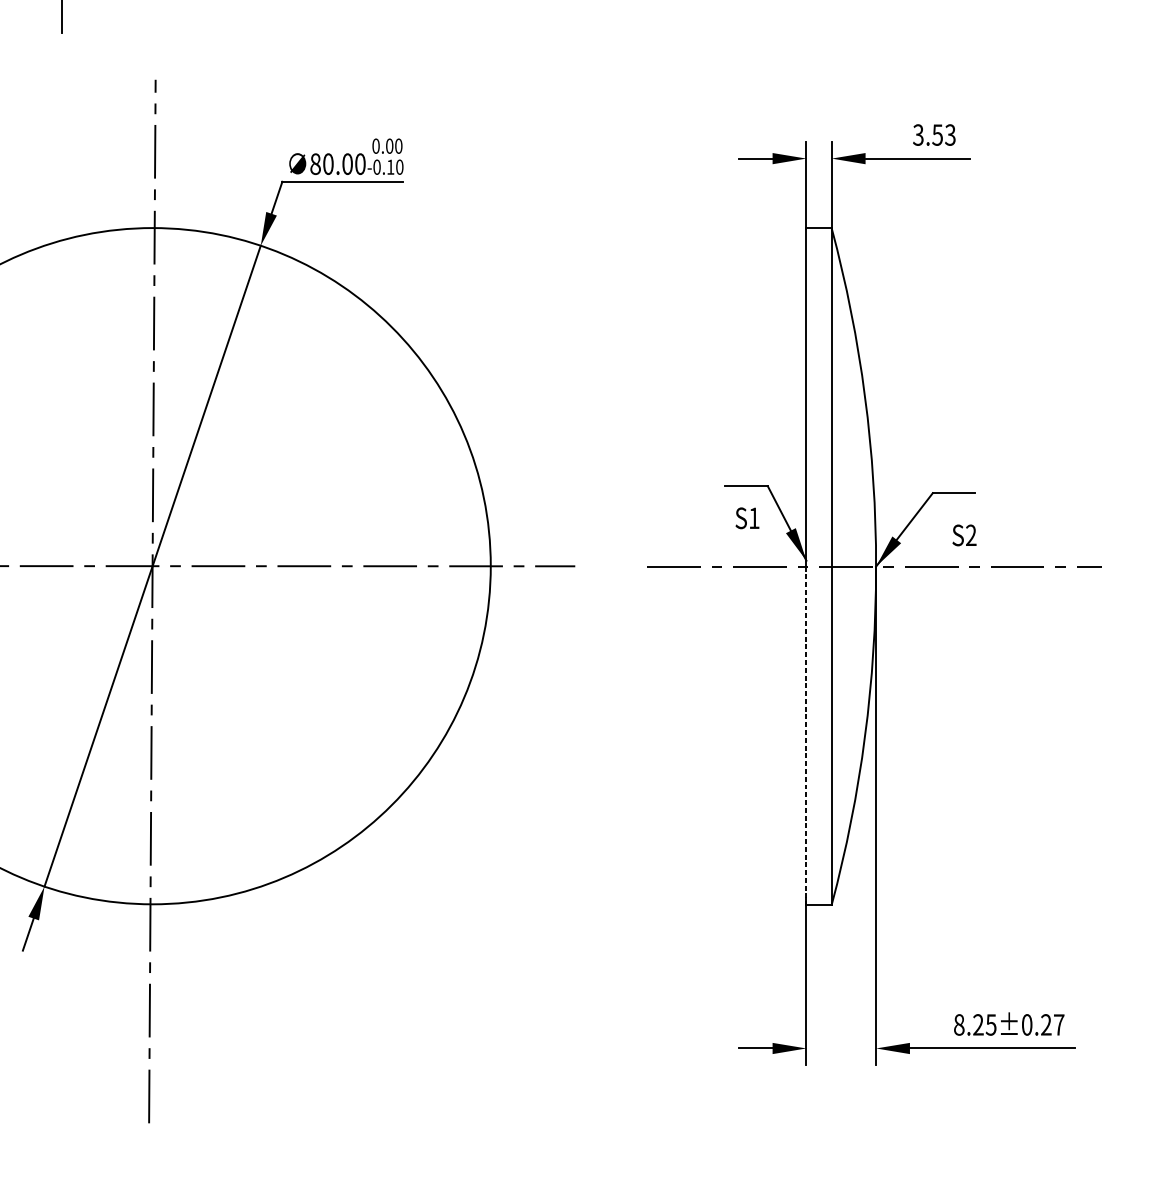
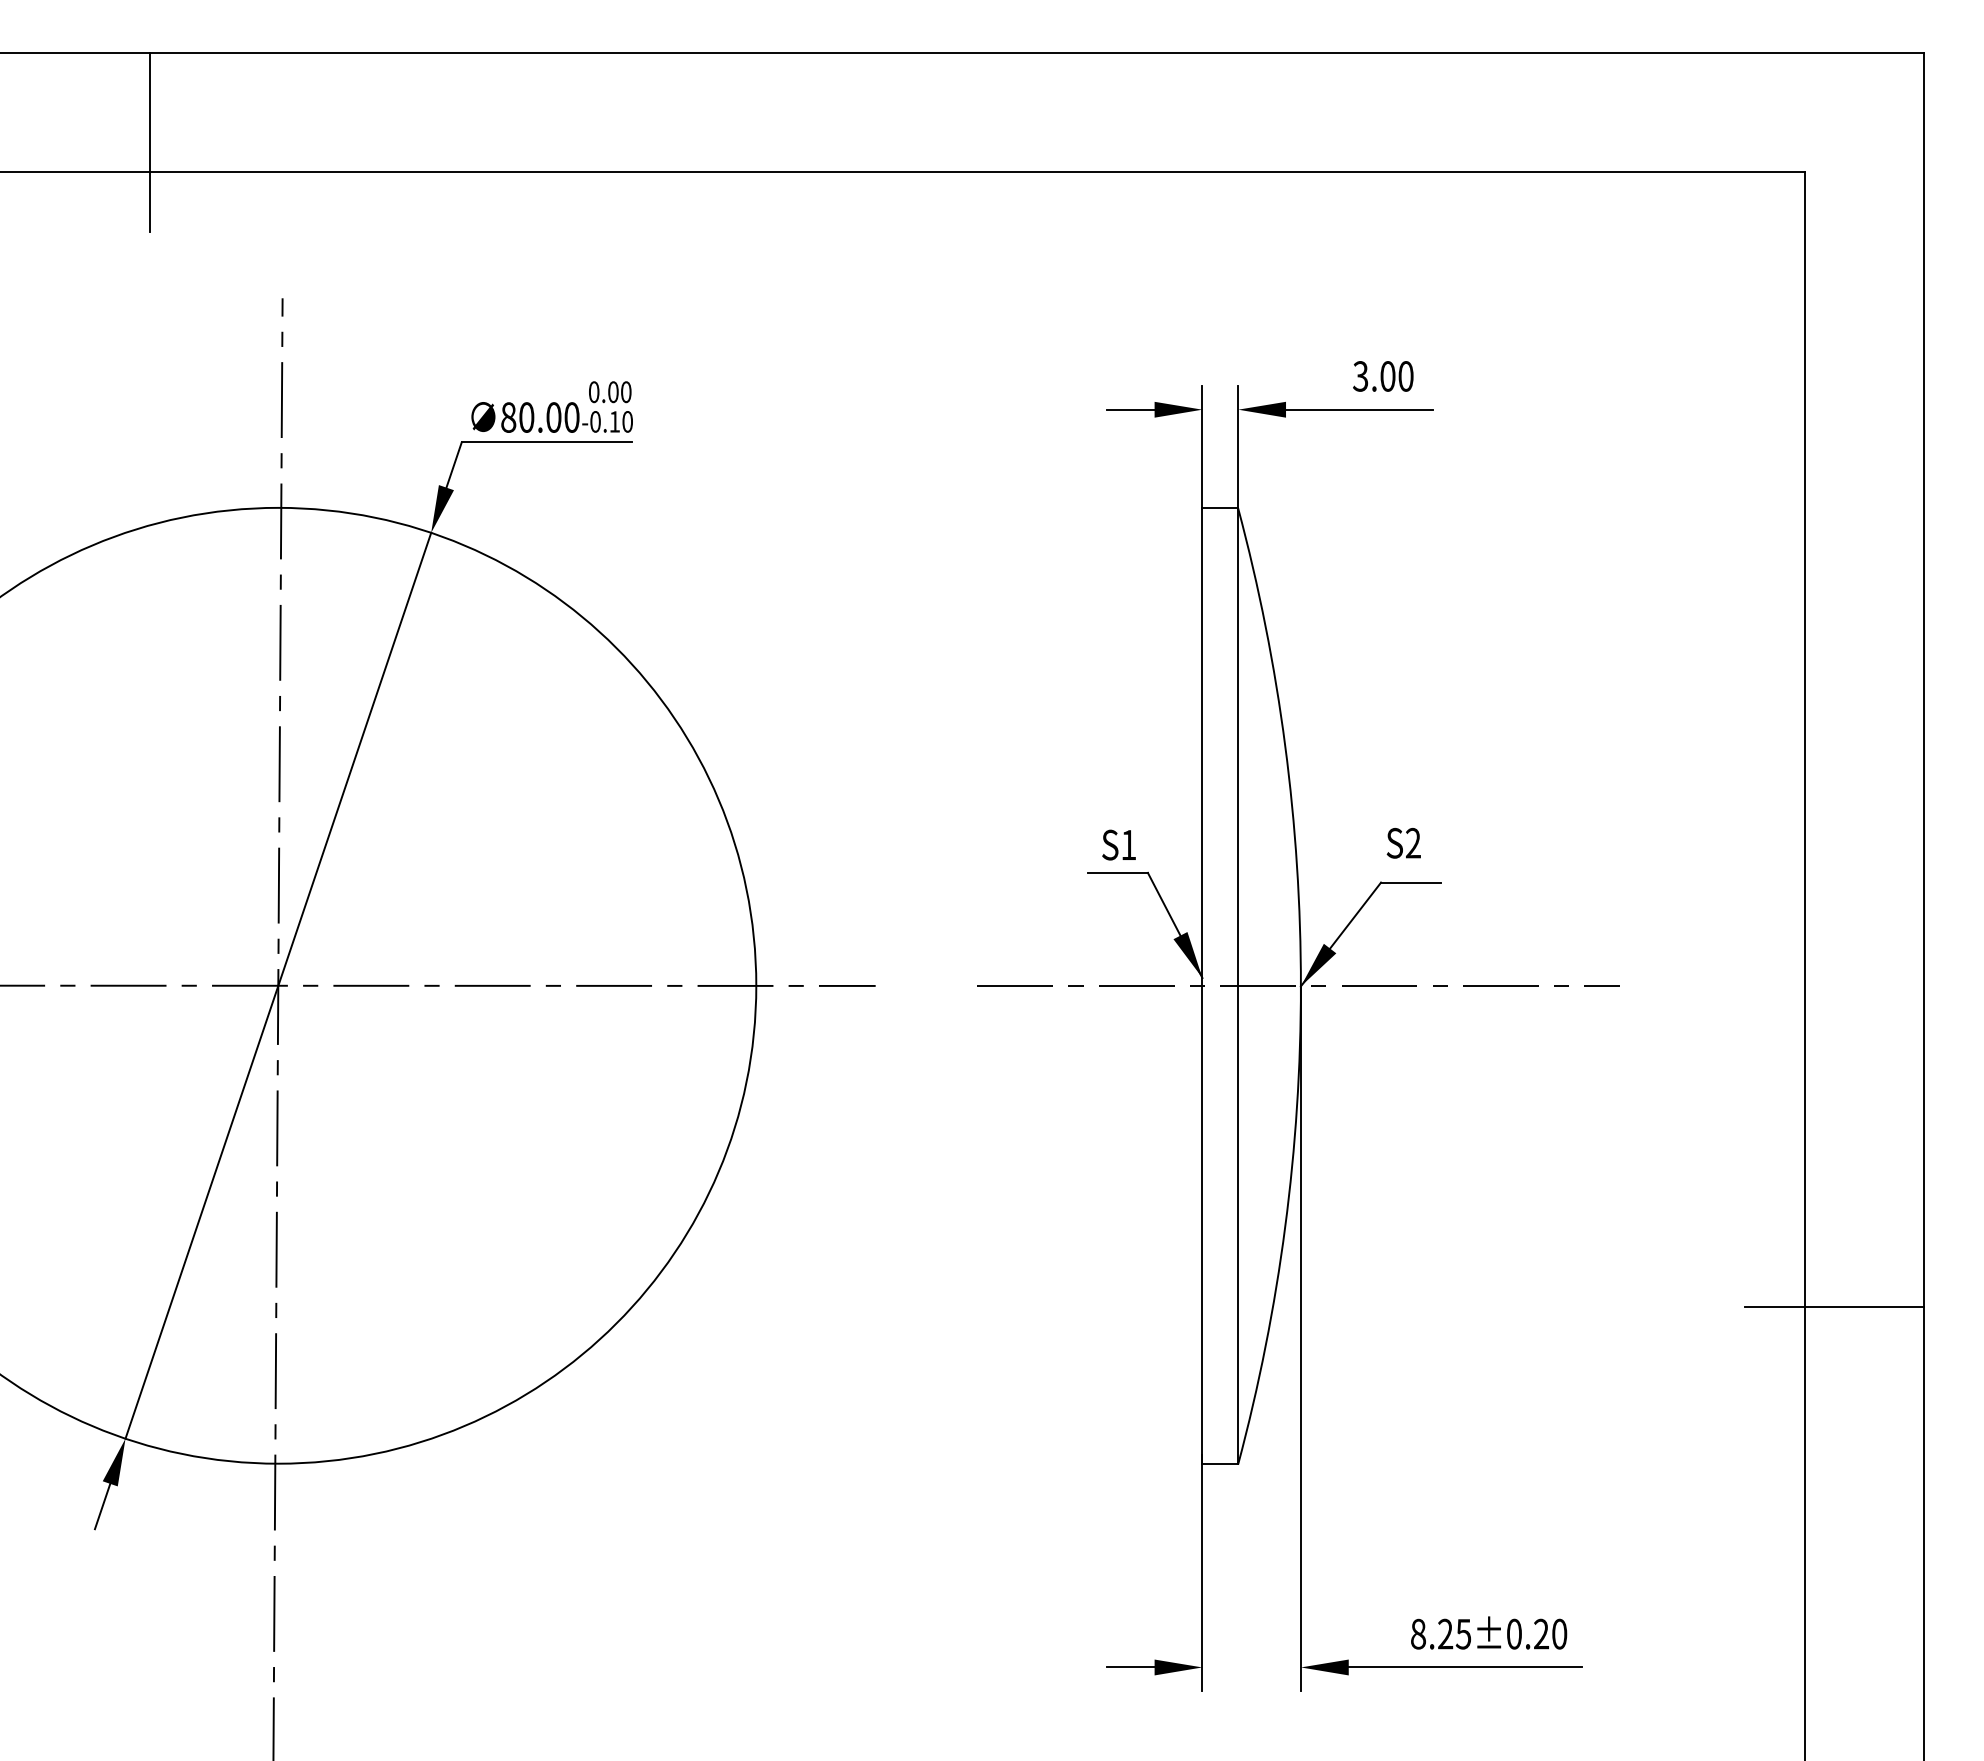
text: (943, 135) -> (1396, 376), 3.53 -> 3.00
text: (747, 517) -> (1118, 844), moved
text: (964, 535) -> (1403, 843), moved
line: (806, 735) -> (1202, 1225), dashed -> solid
text: (1059, 1024) -> (1559, 1633), 8.25±0.27 -> 8.25±0.20

